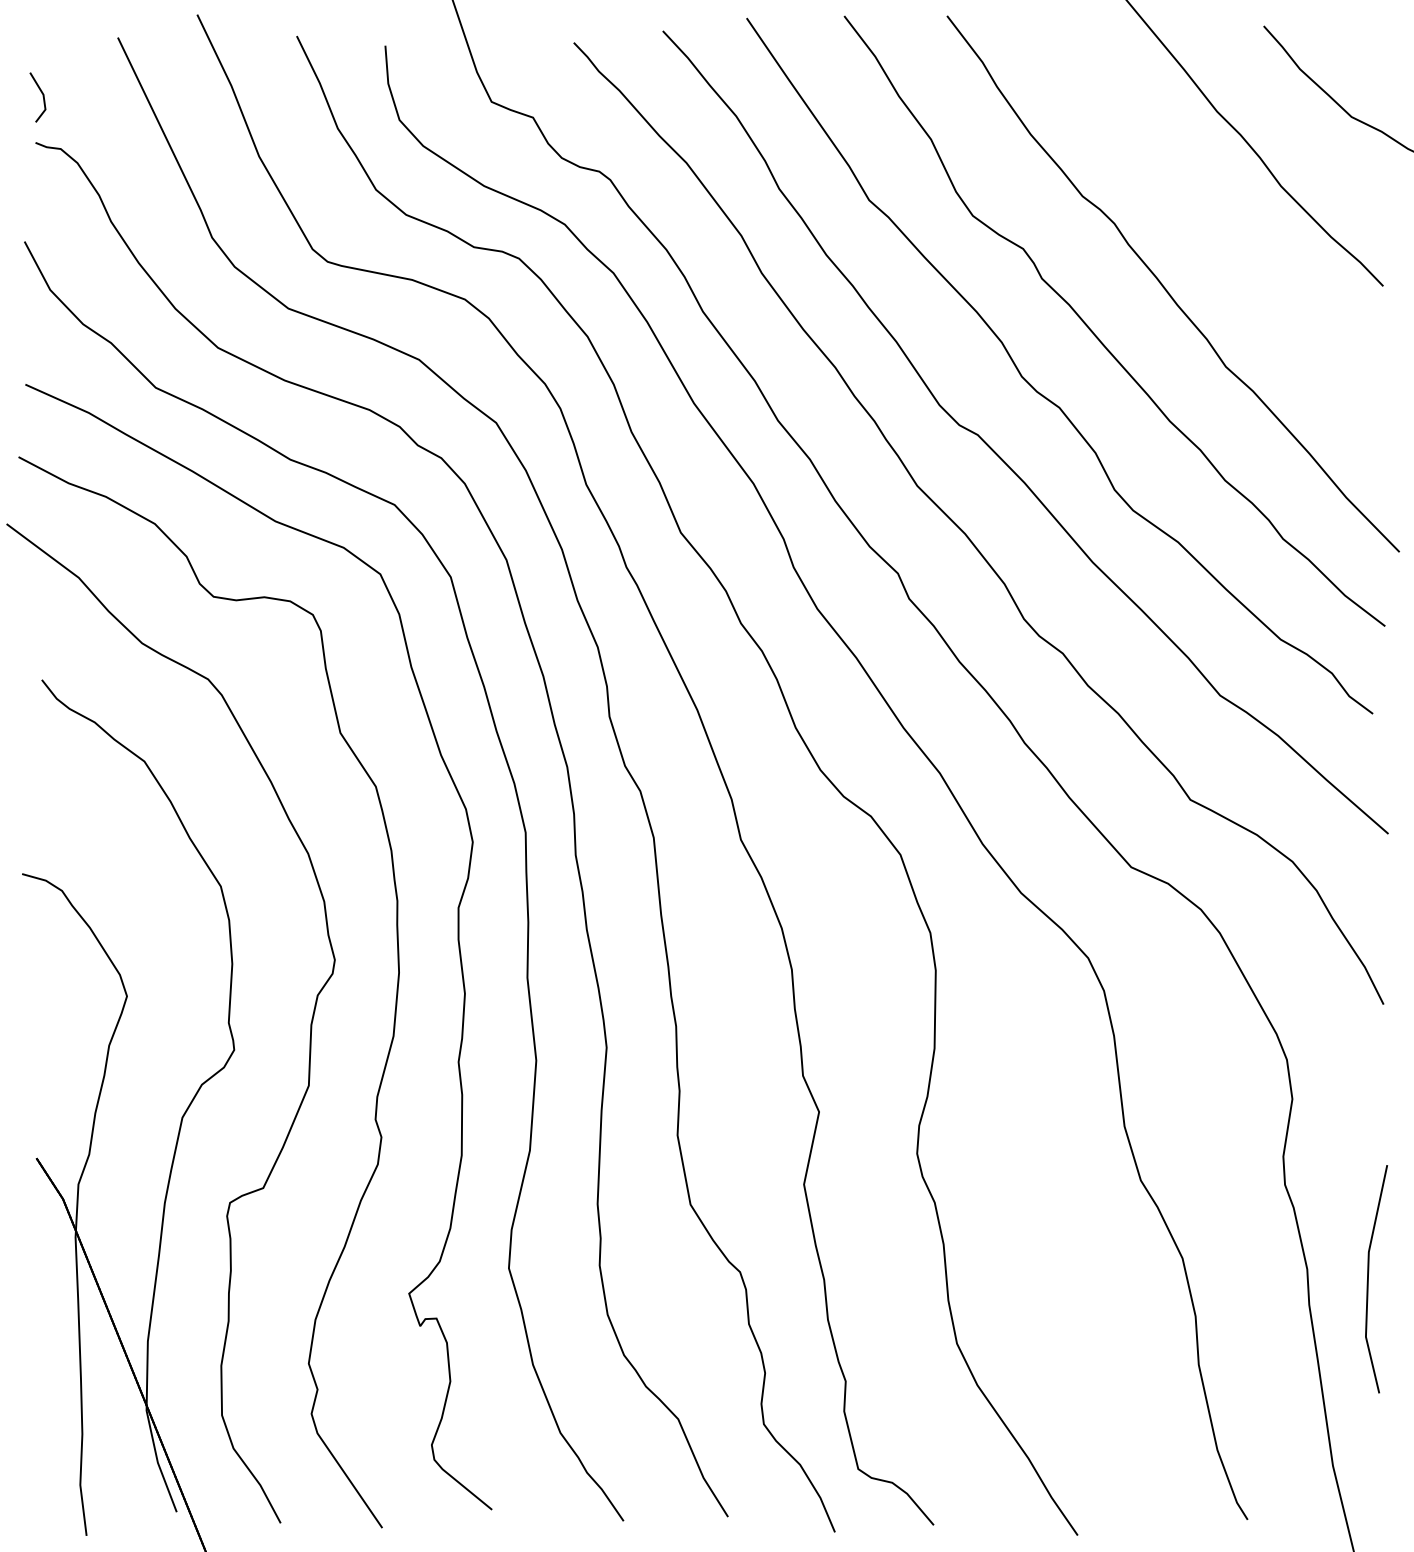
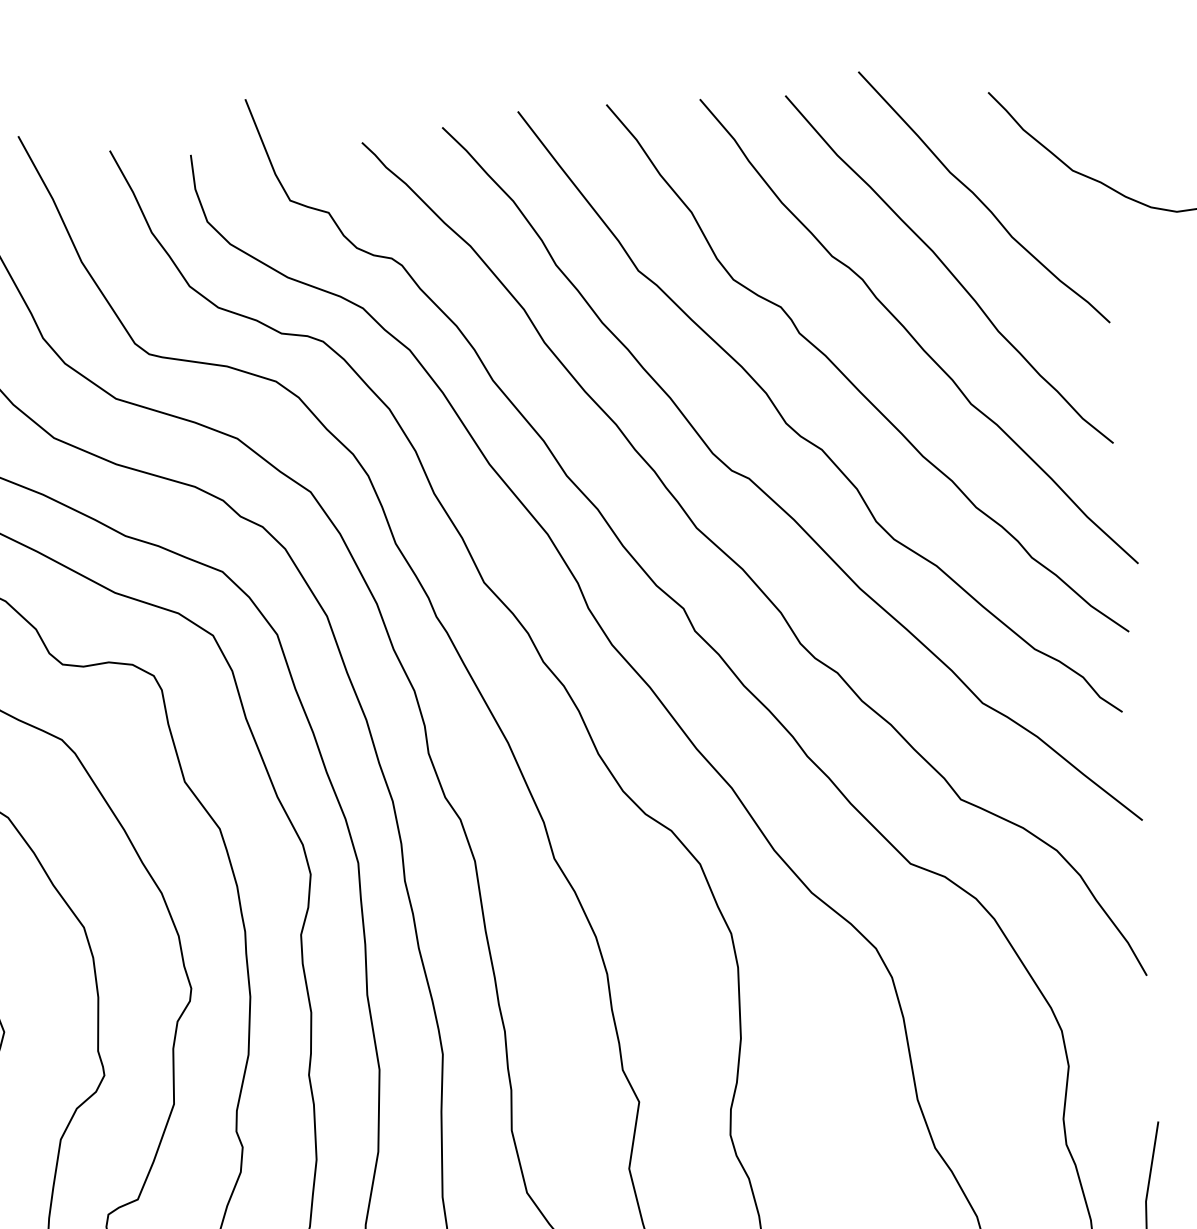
curve: (1209, 217) -> (948, 269), added

